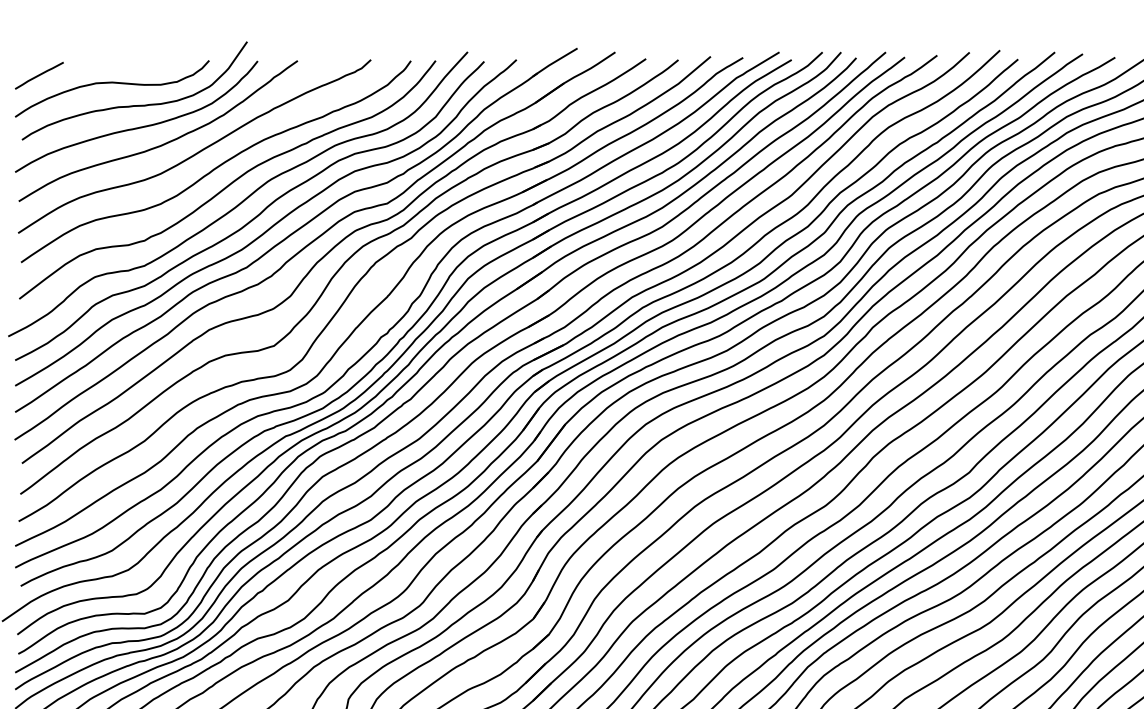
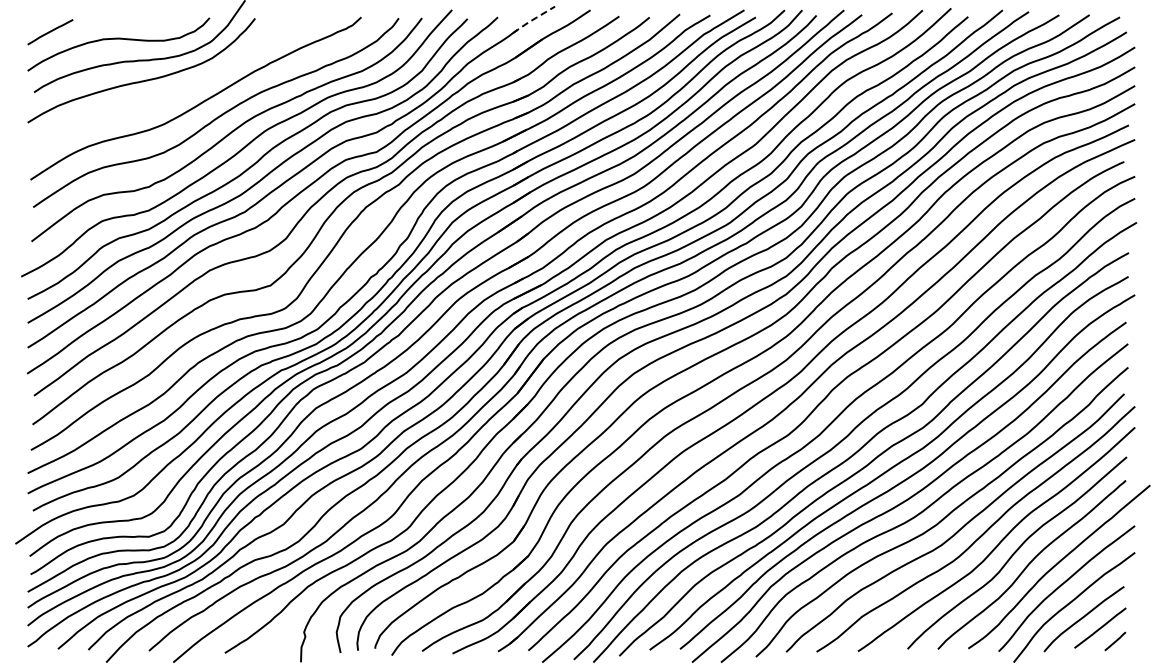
line: (554, 62) -> (533, 19), solid -> dashed
curve: (161, 144) -> (164, 96), removed

